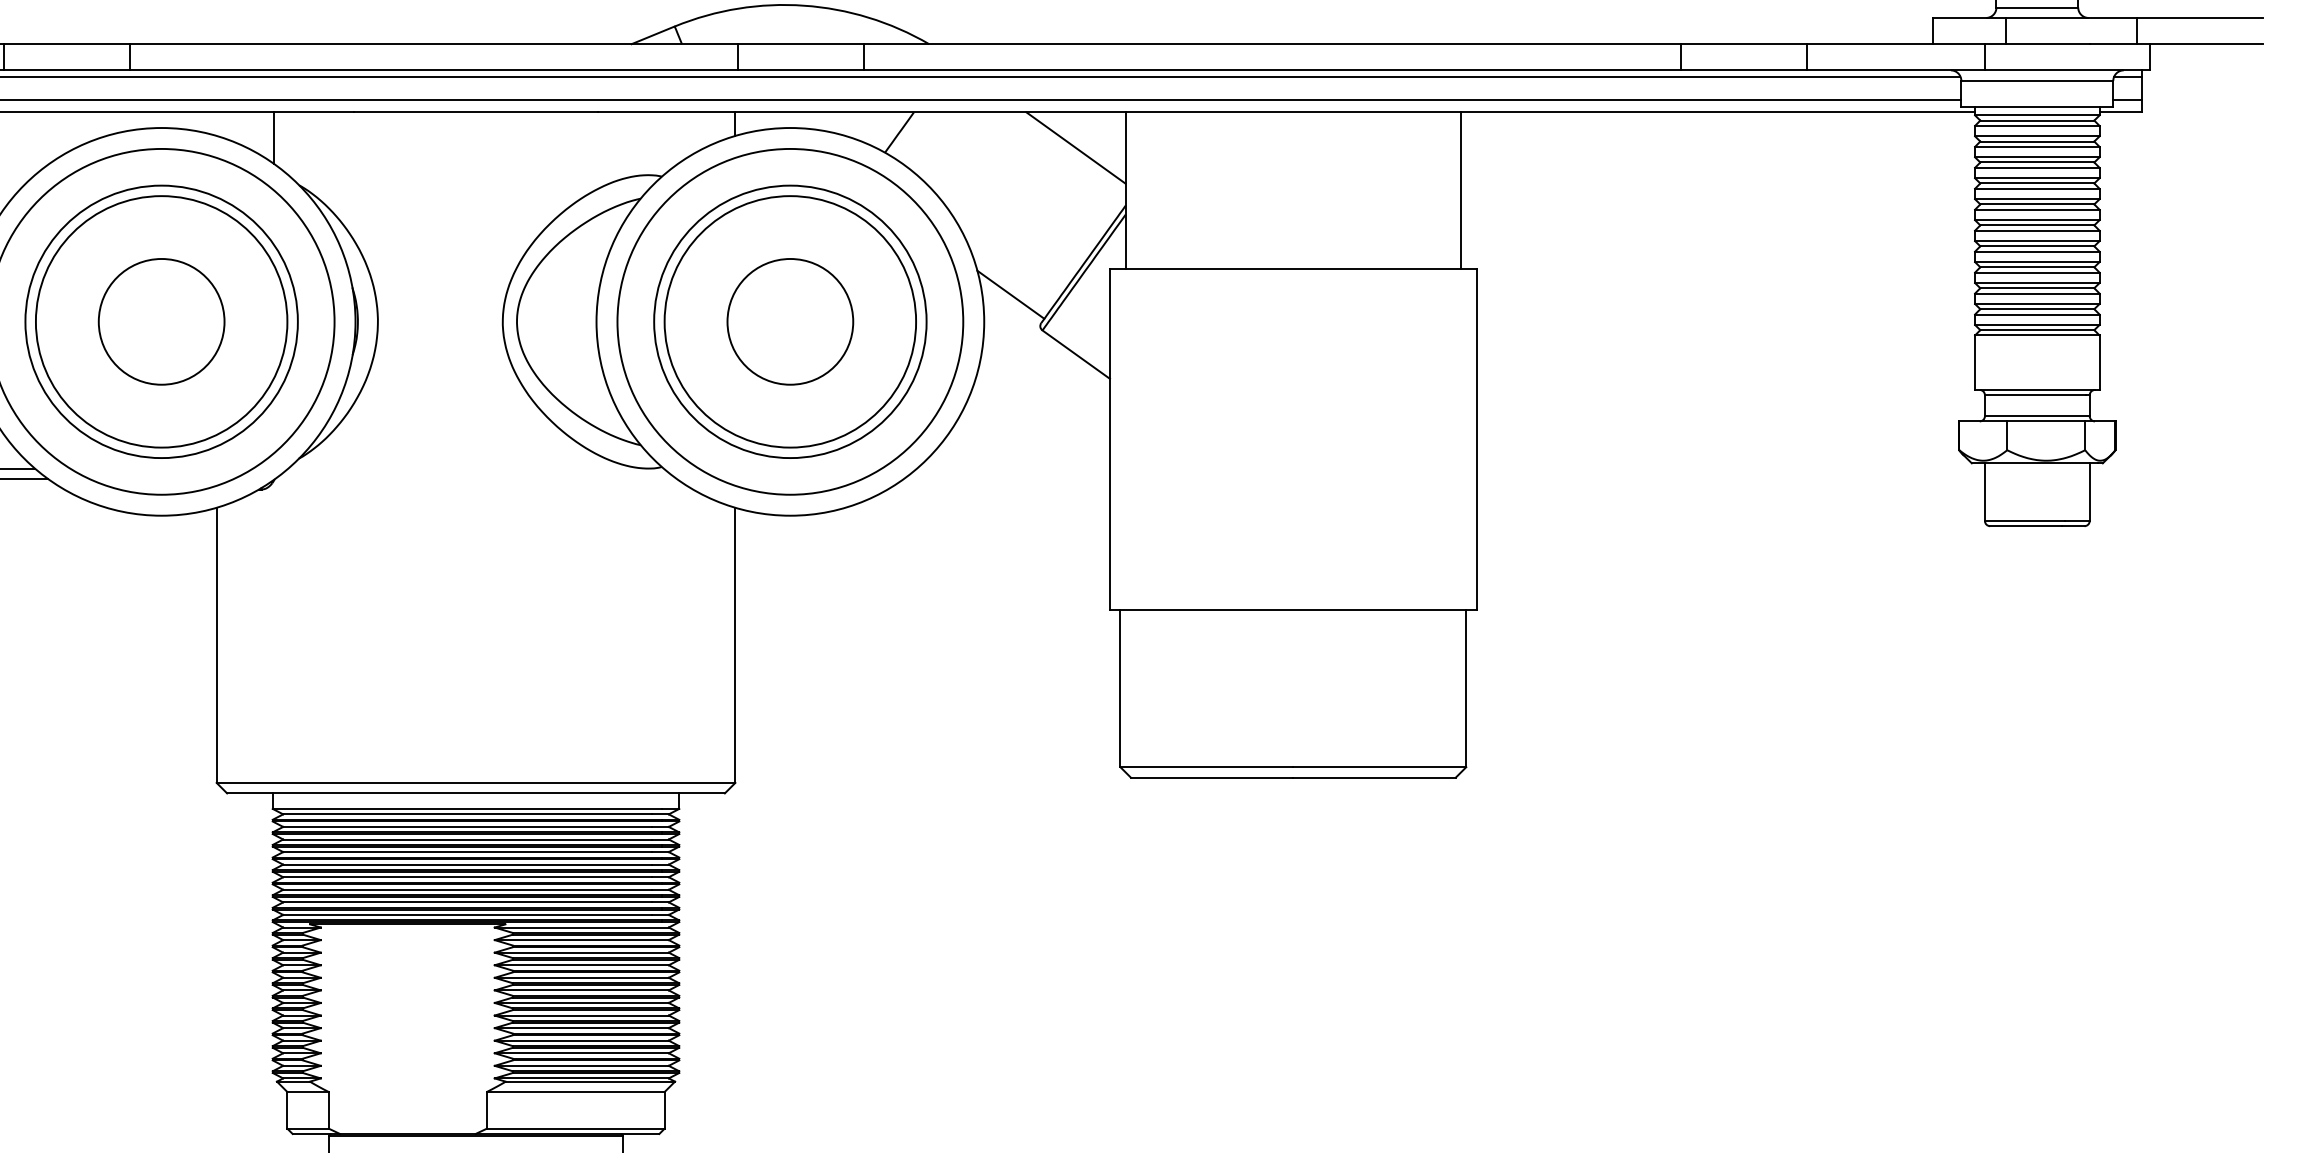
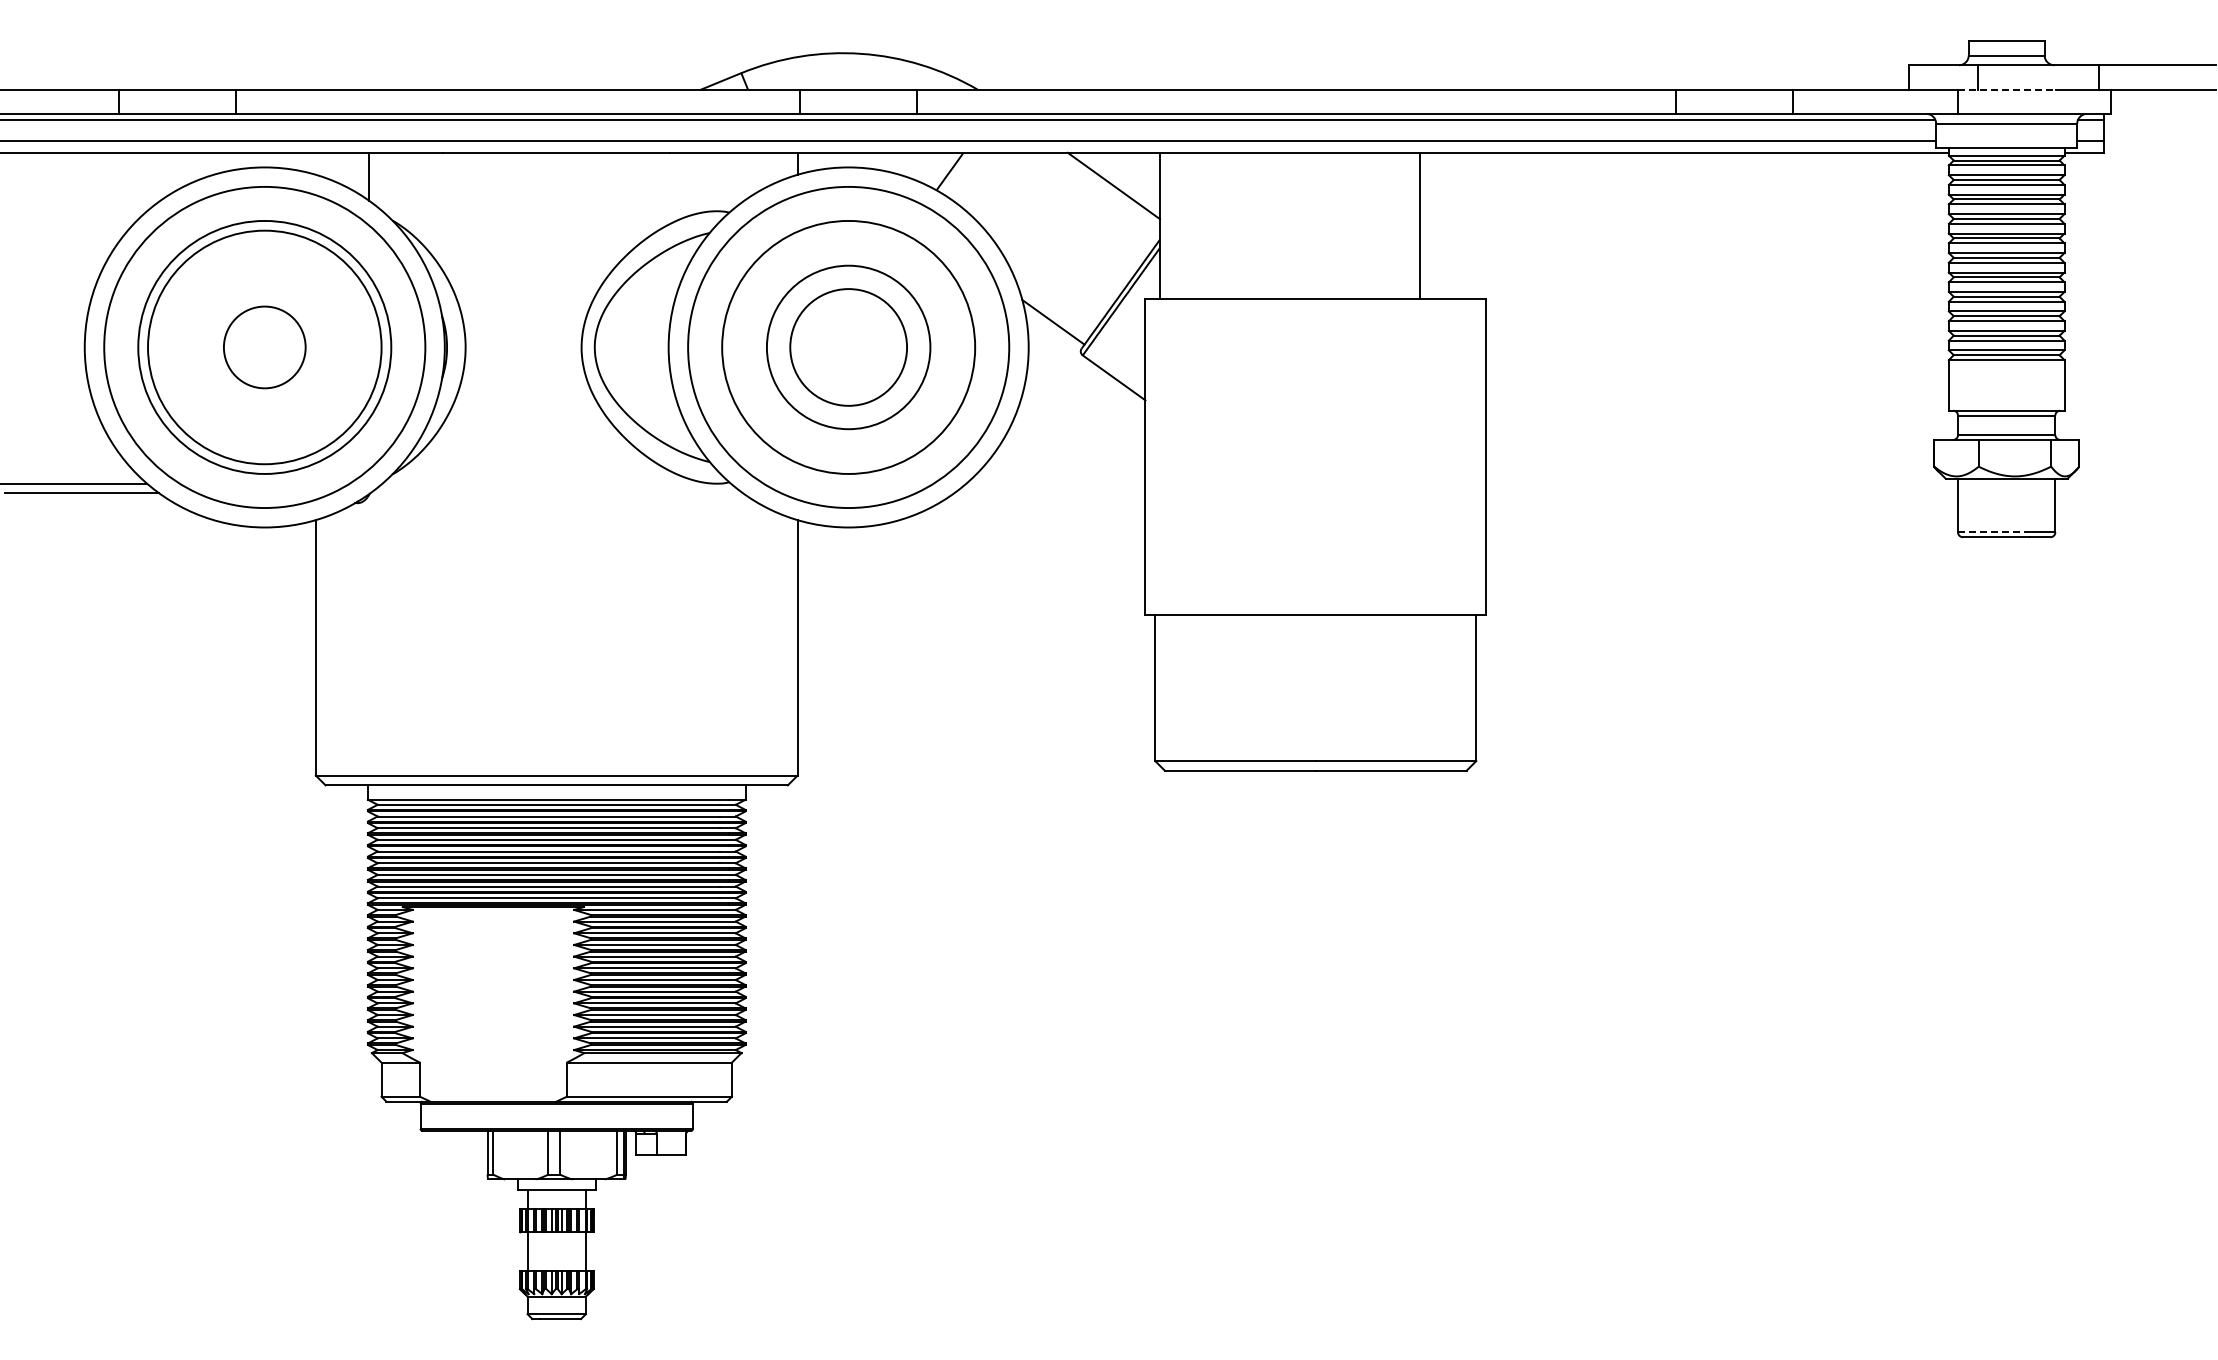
line: (2037, 44) -> (2006, 89), solid -> dashed
line: (1461, 190) -> (1420, 225), moved
circle: (161, 321) -> (264, 347), size x0.7
circle: (790, 321) -> (848, 347), size x0.7
line: (2025, 521) -> (1995, 532), solid -> dashed

